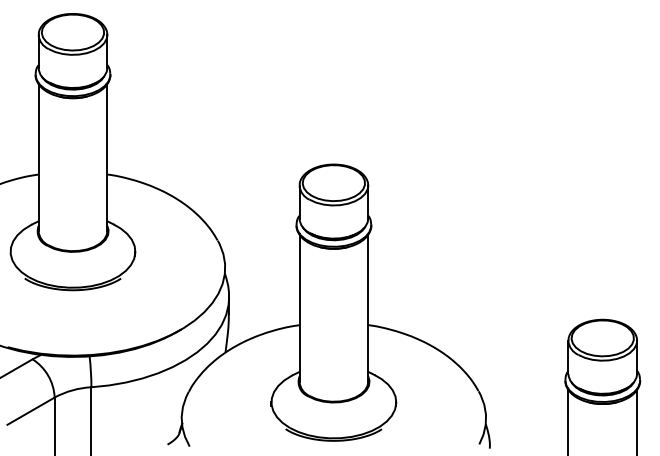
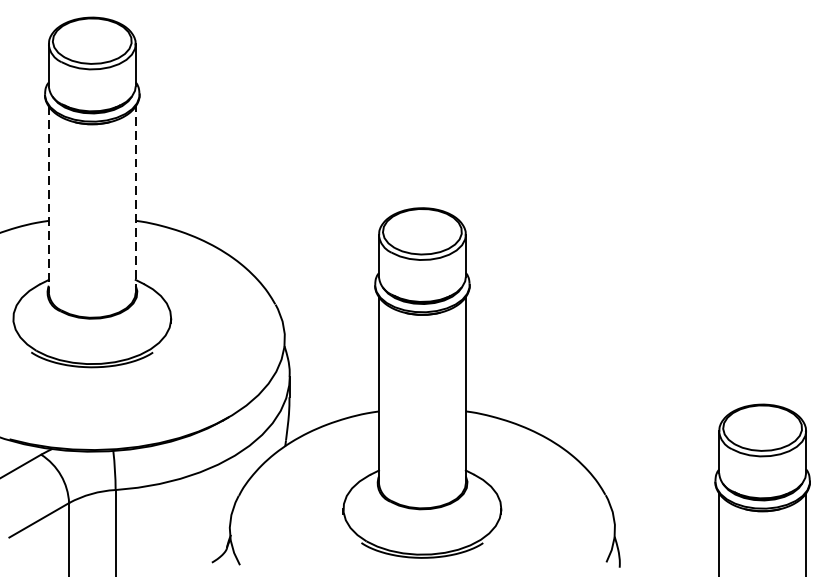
line: (38, 157) -> (48, 199), solid -> dashed
line: (107, 157) -> (135, 199), solid -> dashed

